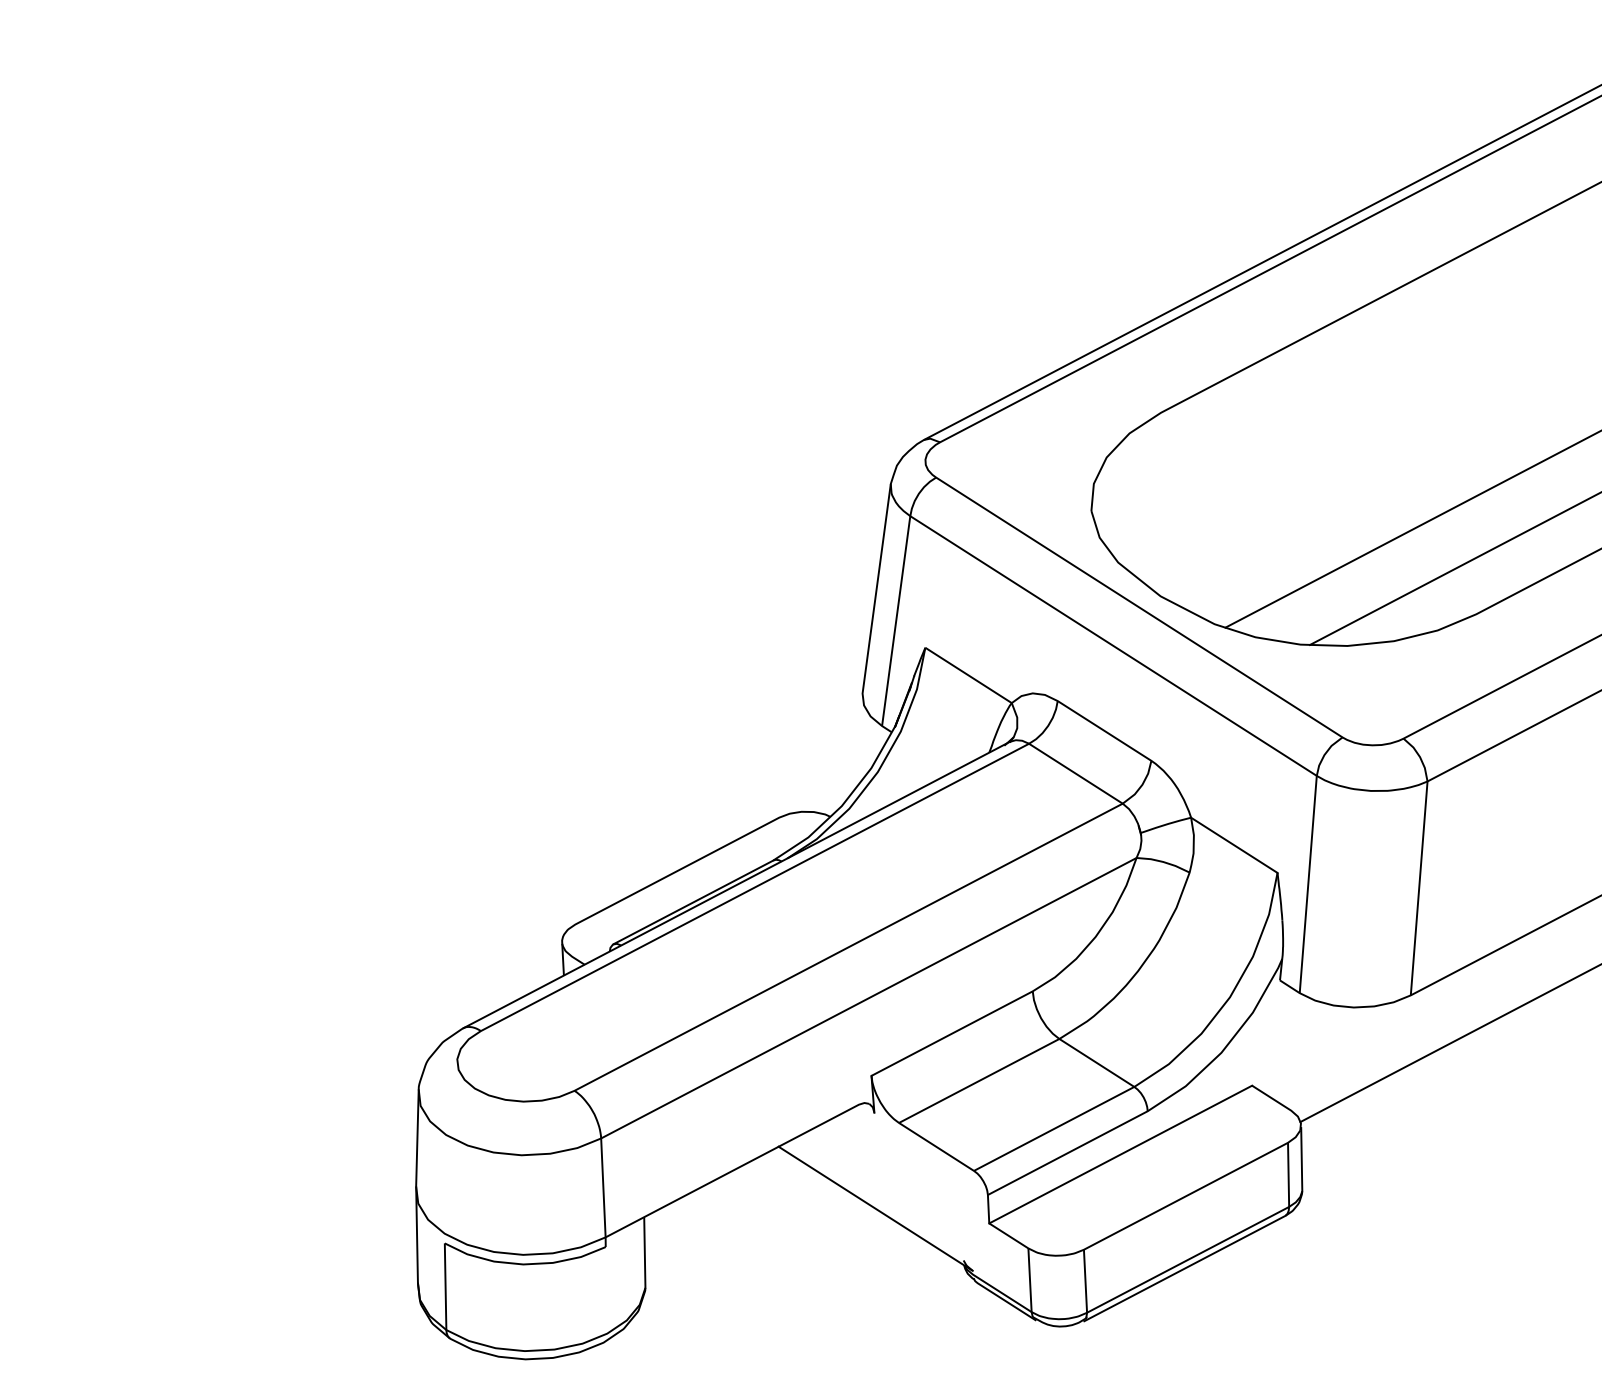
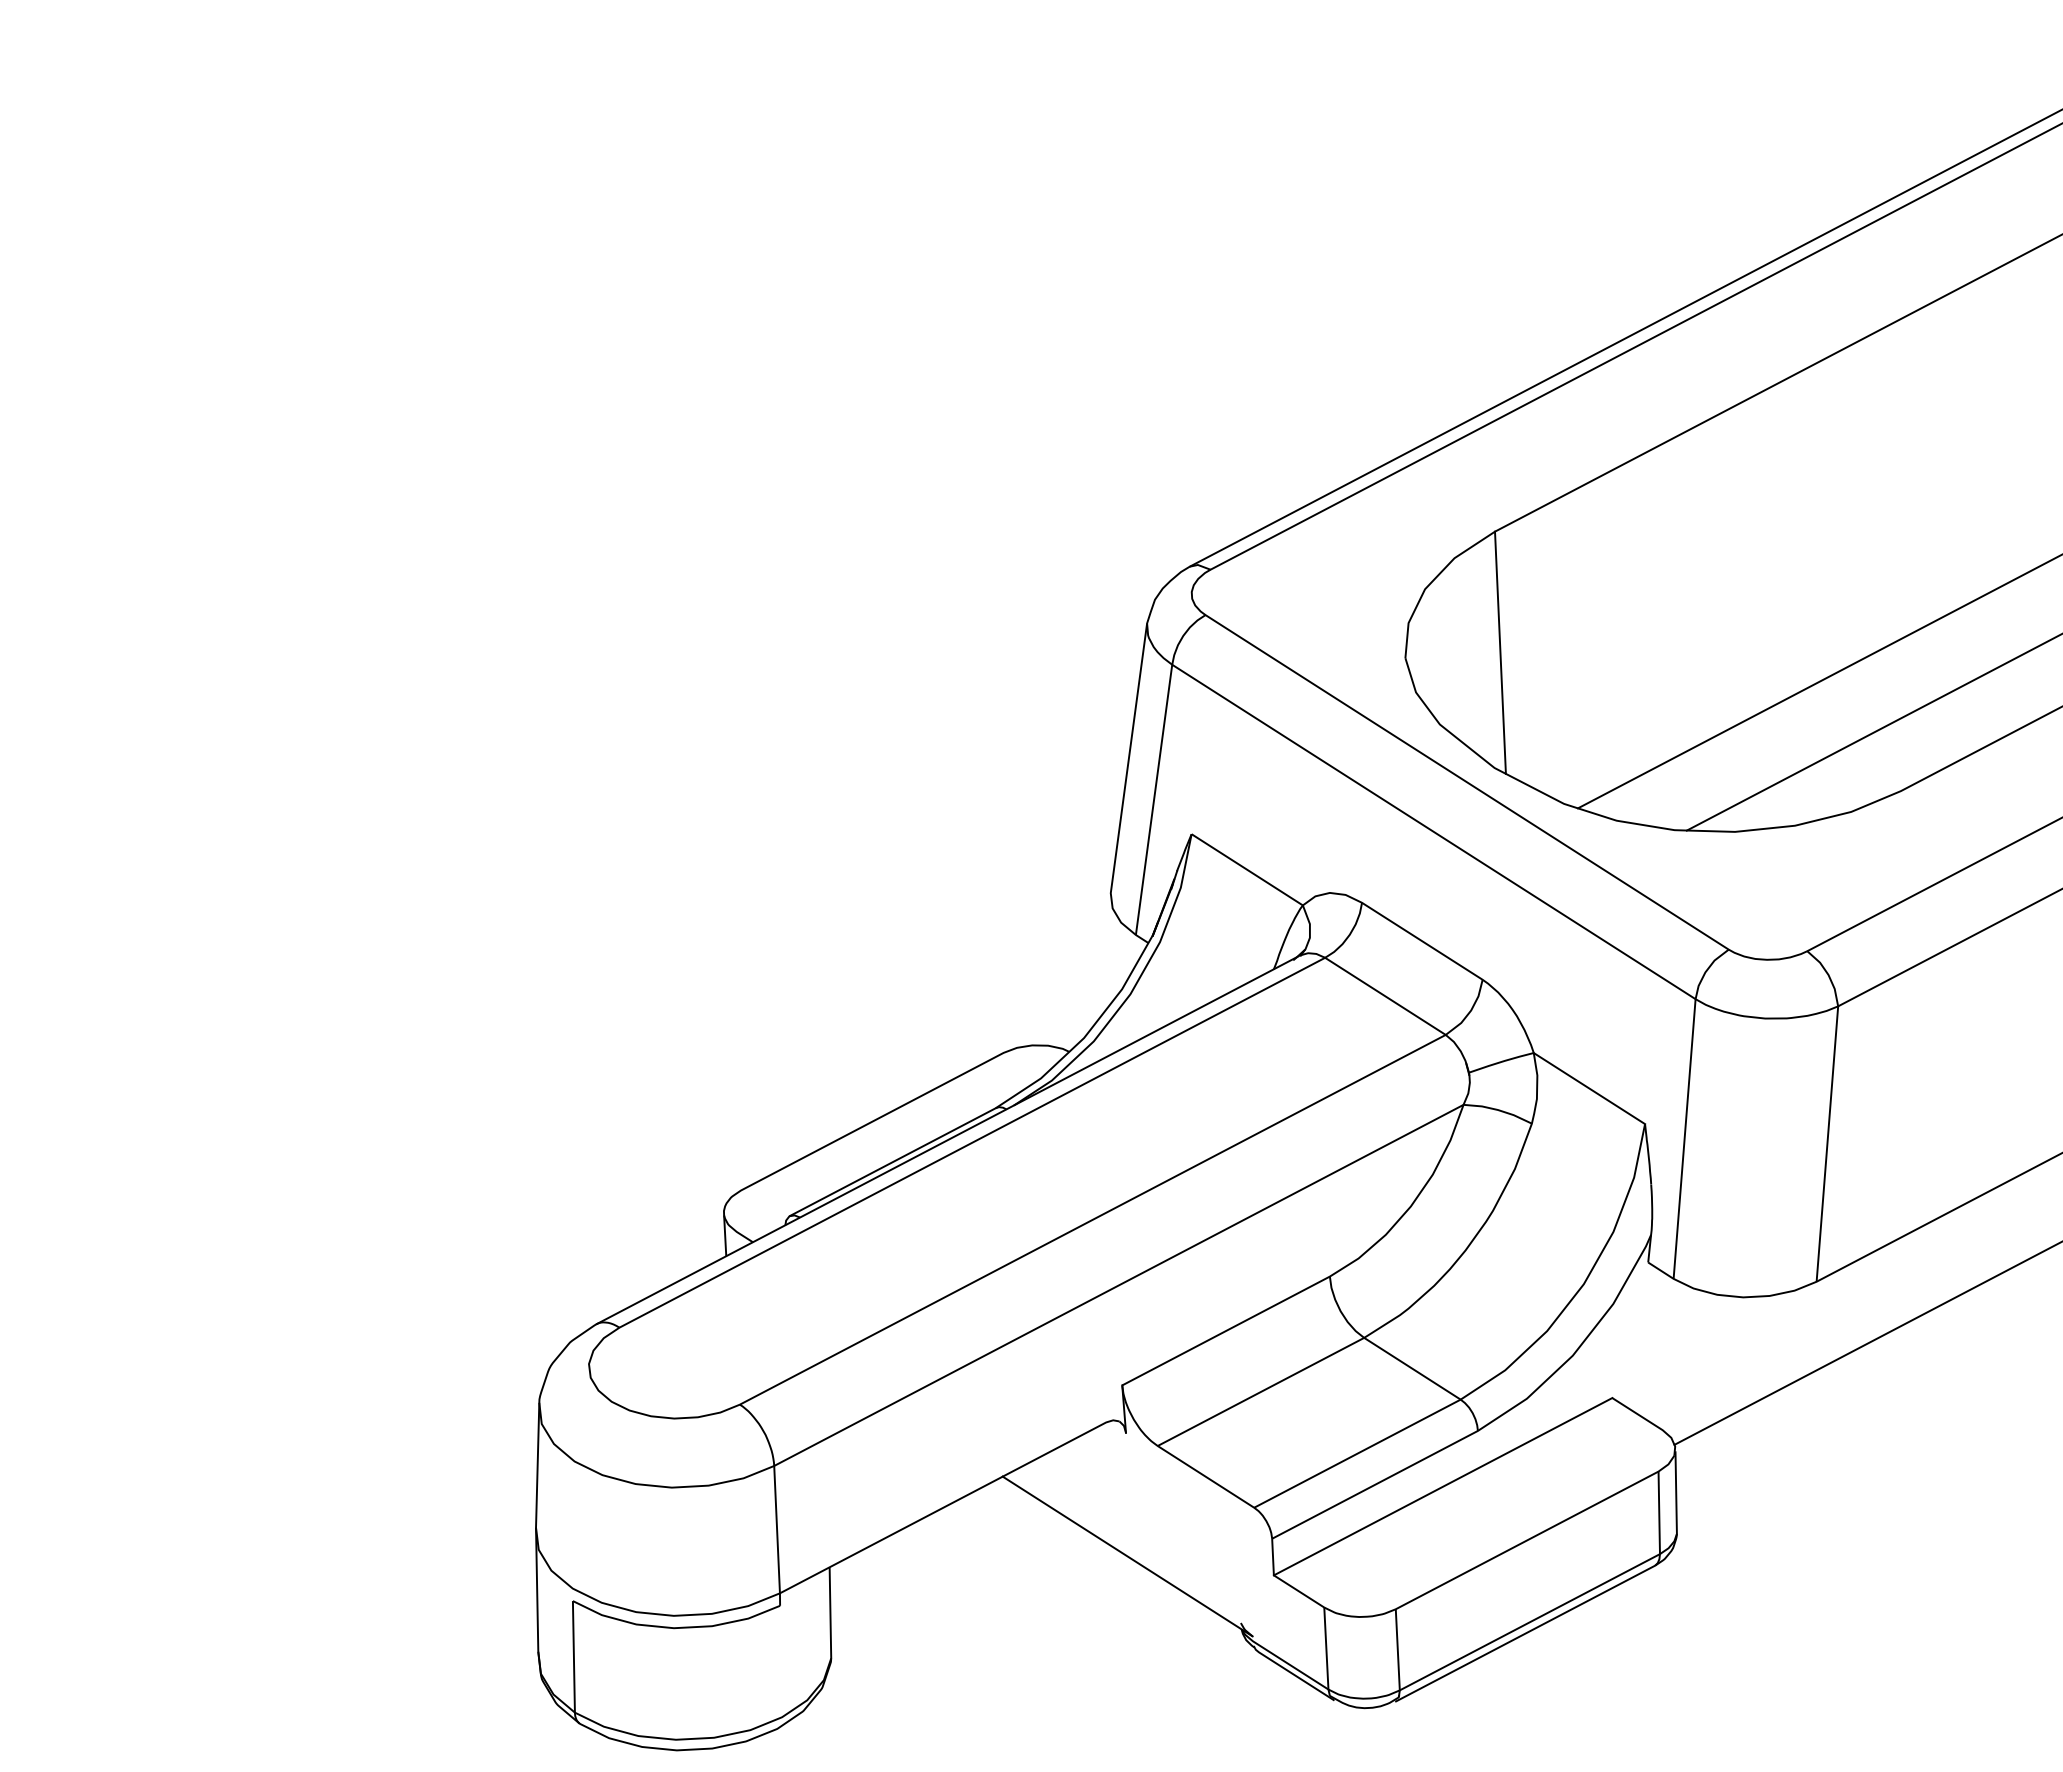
line: (1165, 506) -> (1500, 652), added

